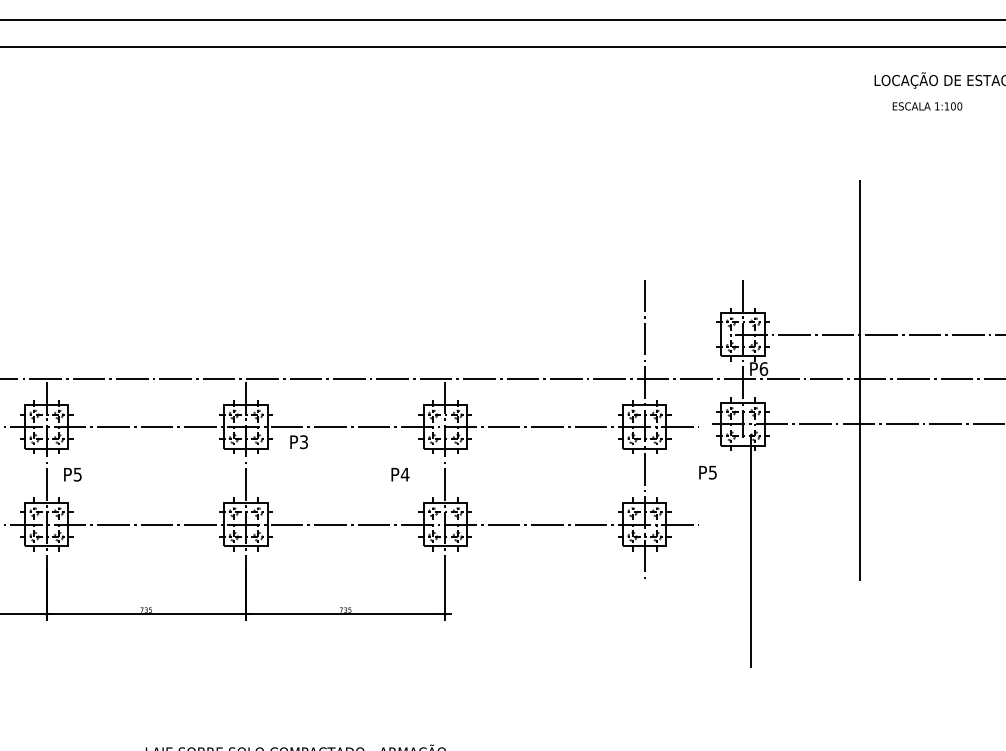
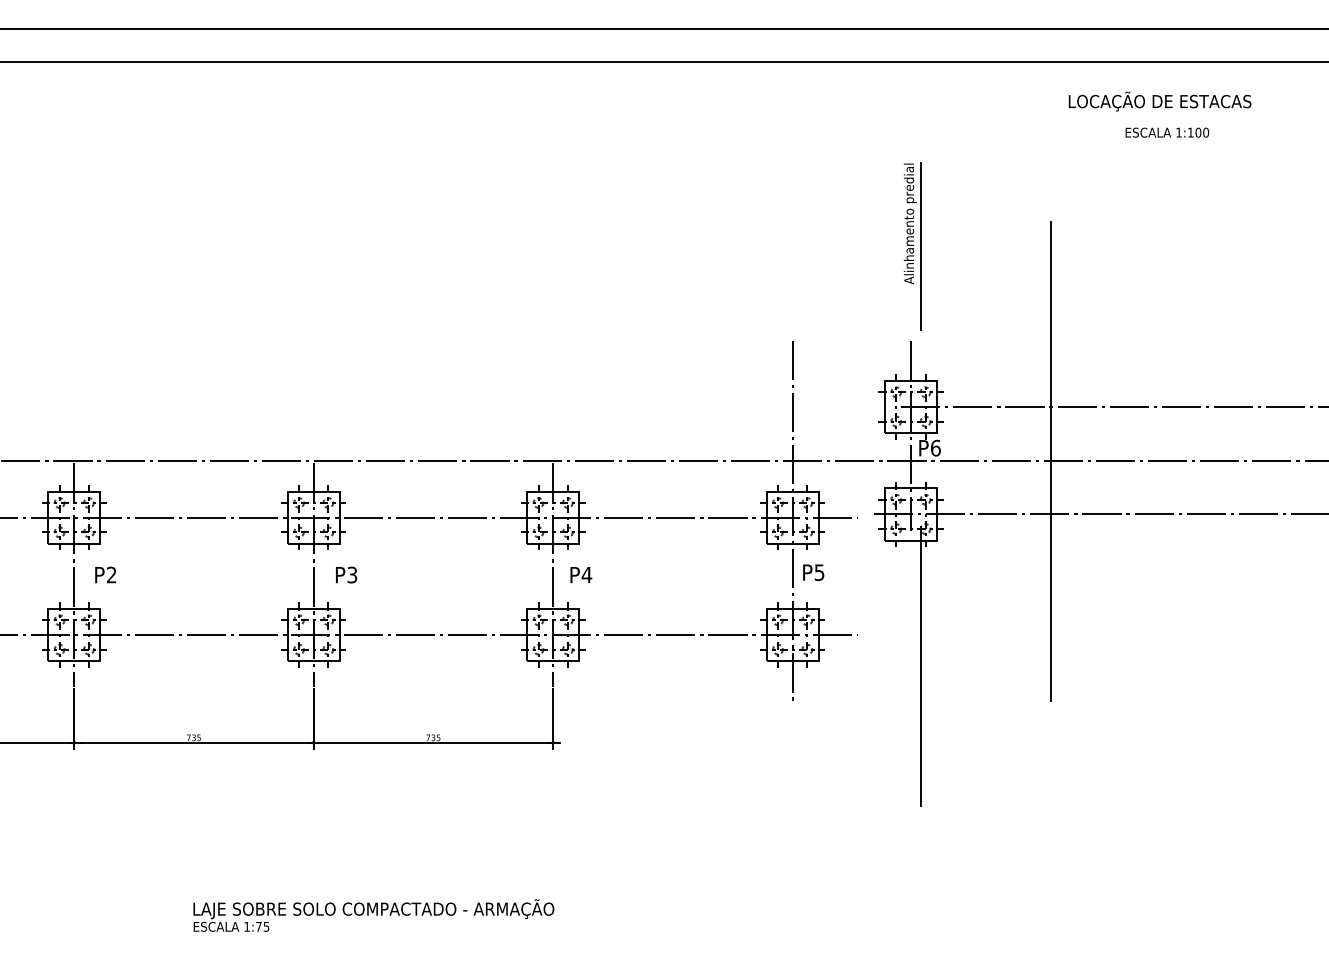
text: (927, 106) -> (1167, 132), moved
part: (744, 201) -> (912, 246), added
text: (299, 441) -> (346, 574), moved
text: (707, 472) -> (813, 572), moved
text: (77, 474) -> (111, 574), P5 -> P2
text: (400, 475) -> (581, 575), moved

